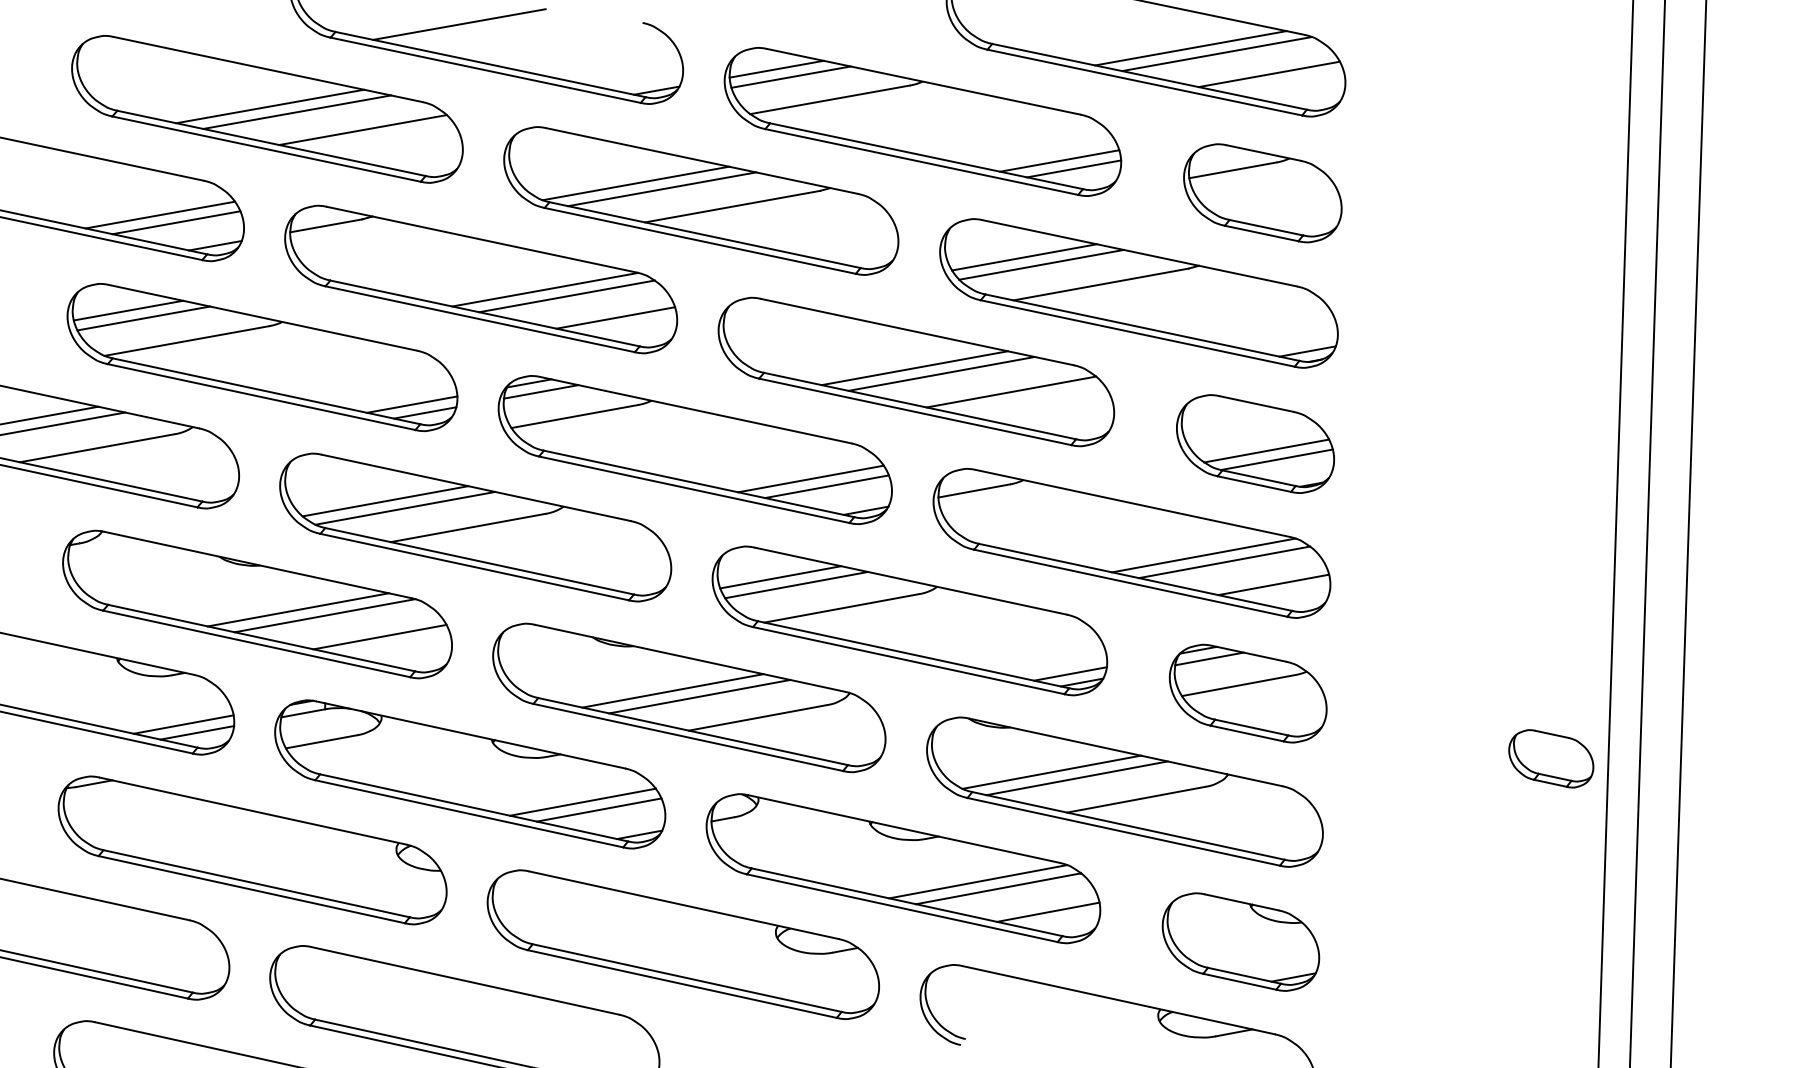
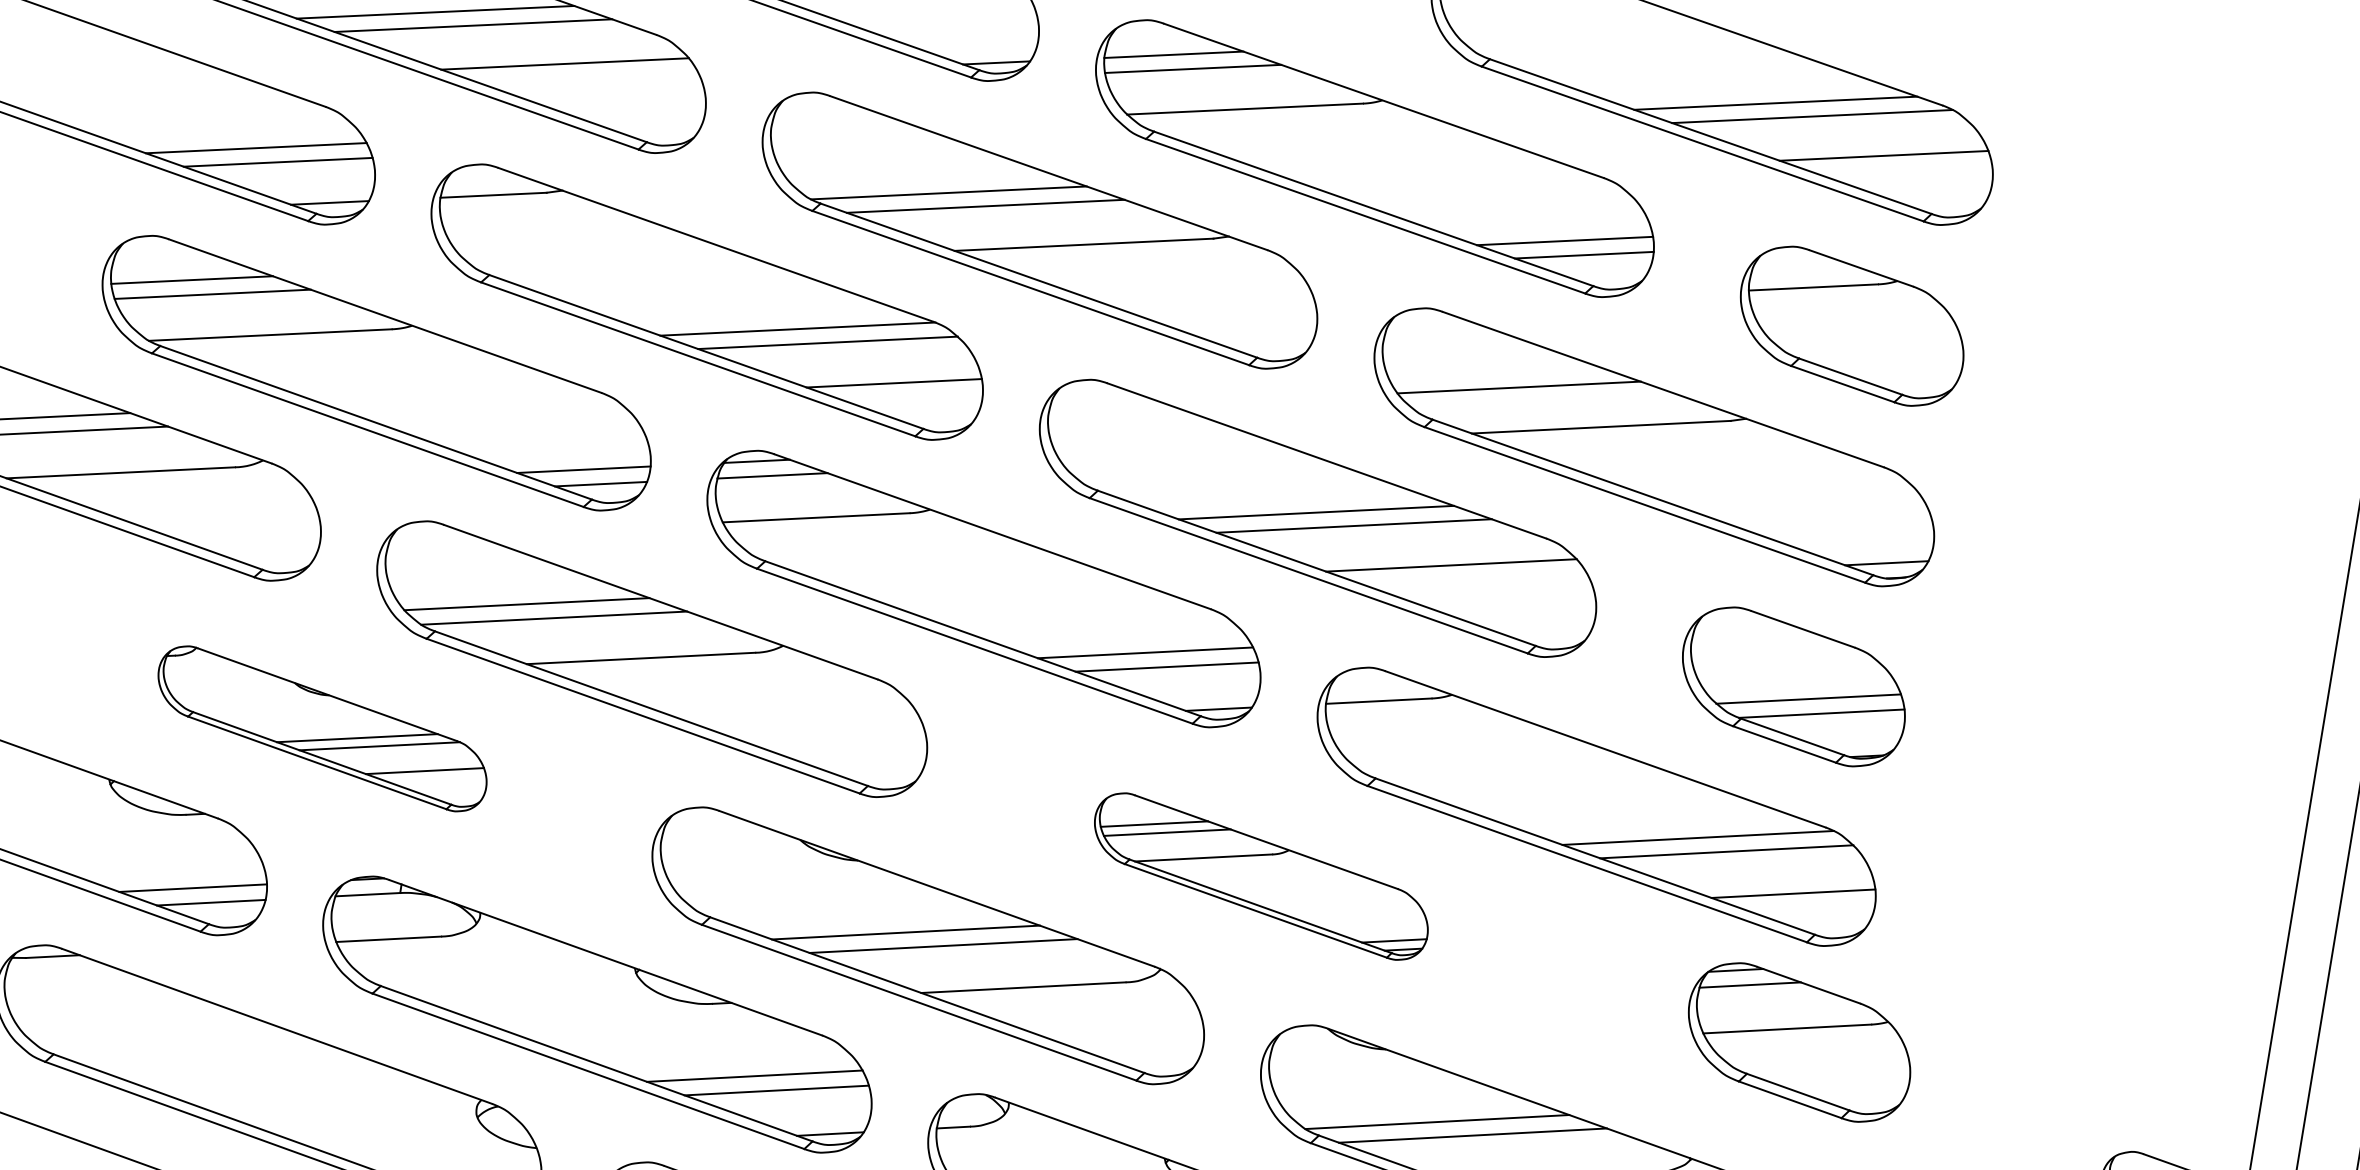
line: (1024, 257) -> (1495, 373), removed
part: (257, 604) -> (322, 728), size x0.6
part: (909, 620) -> (1260, 875), size x0.6
part: (1247, 693) -> (1798, 1042), moved

